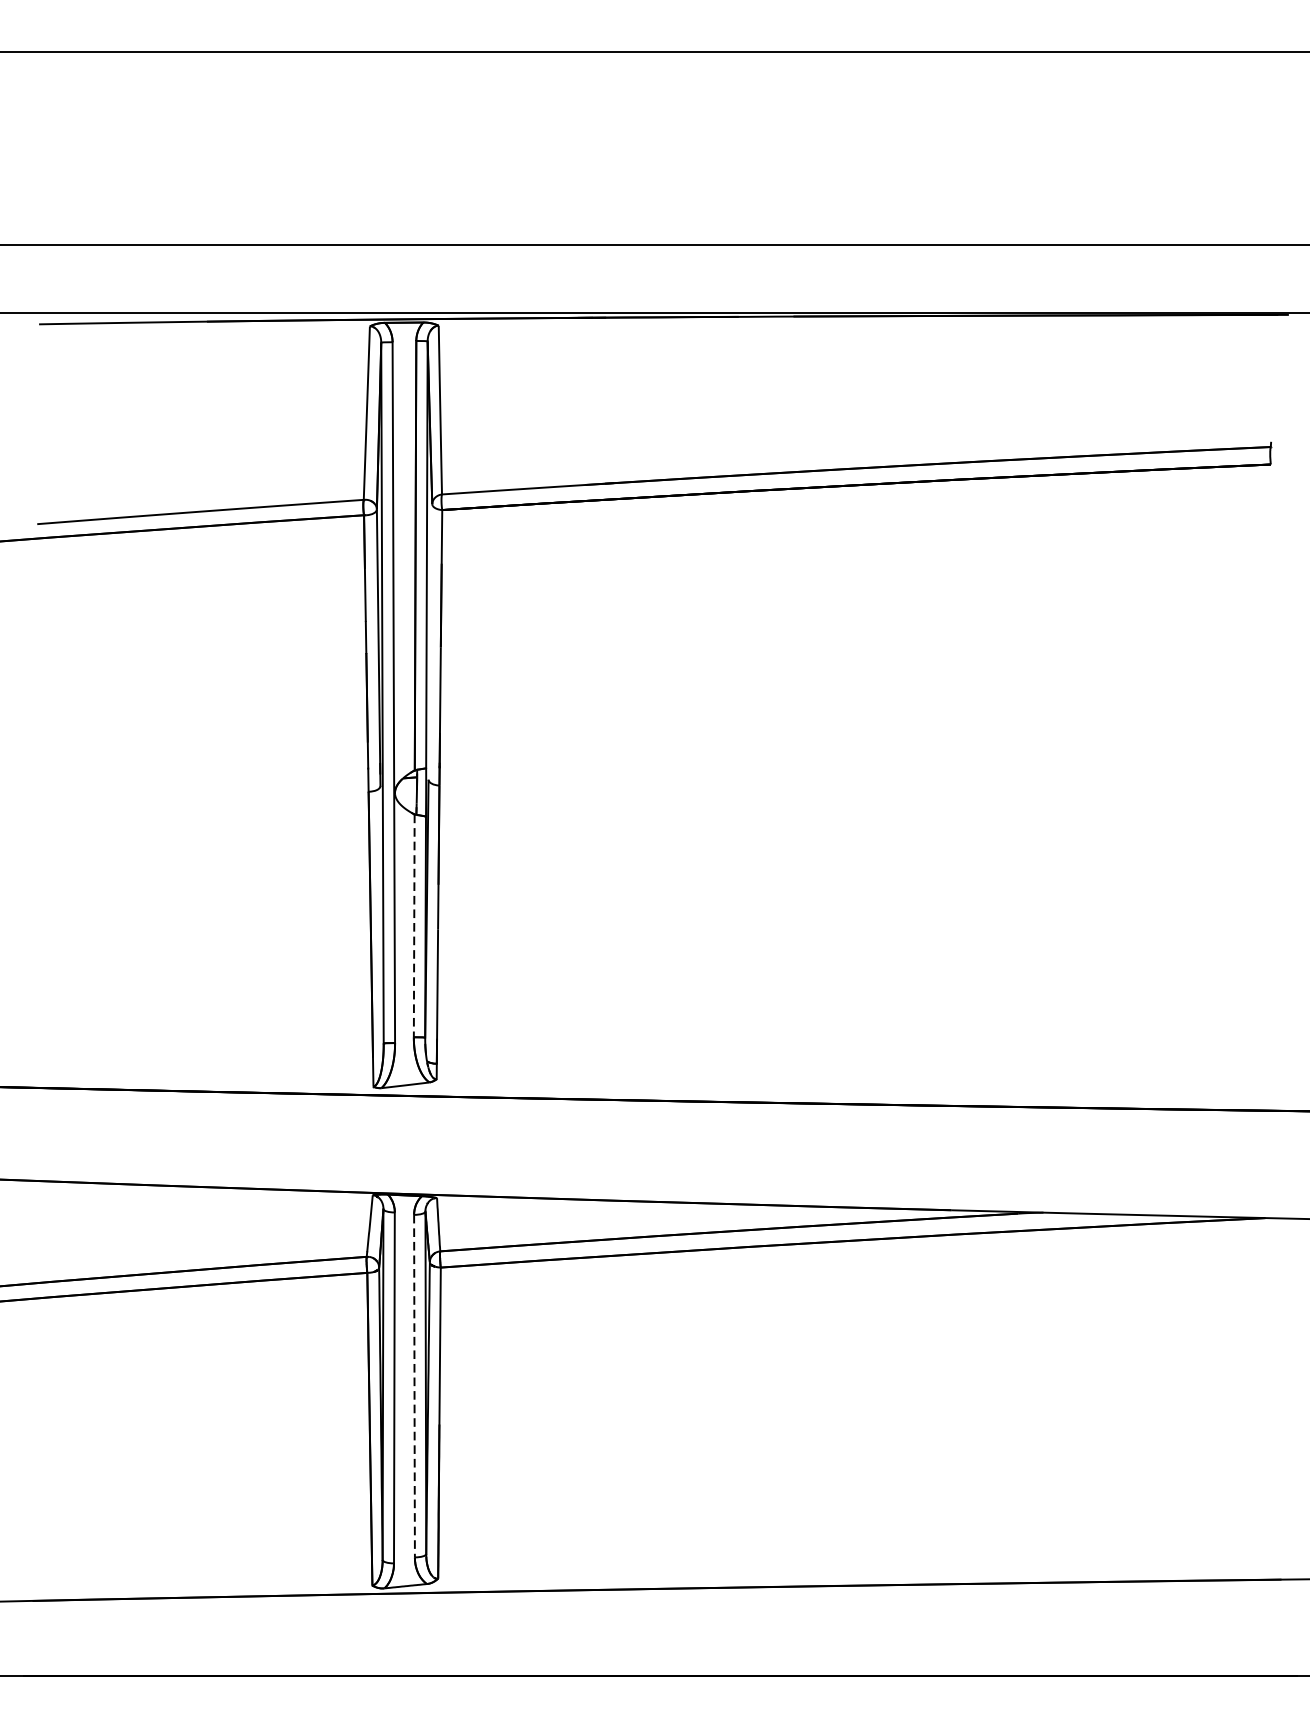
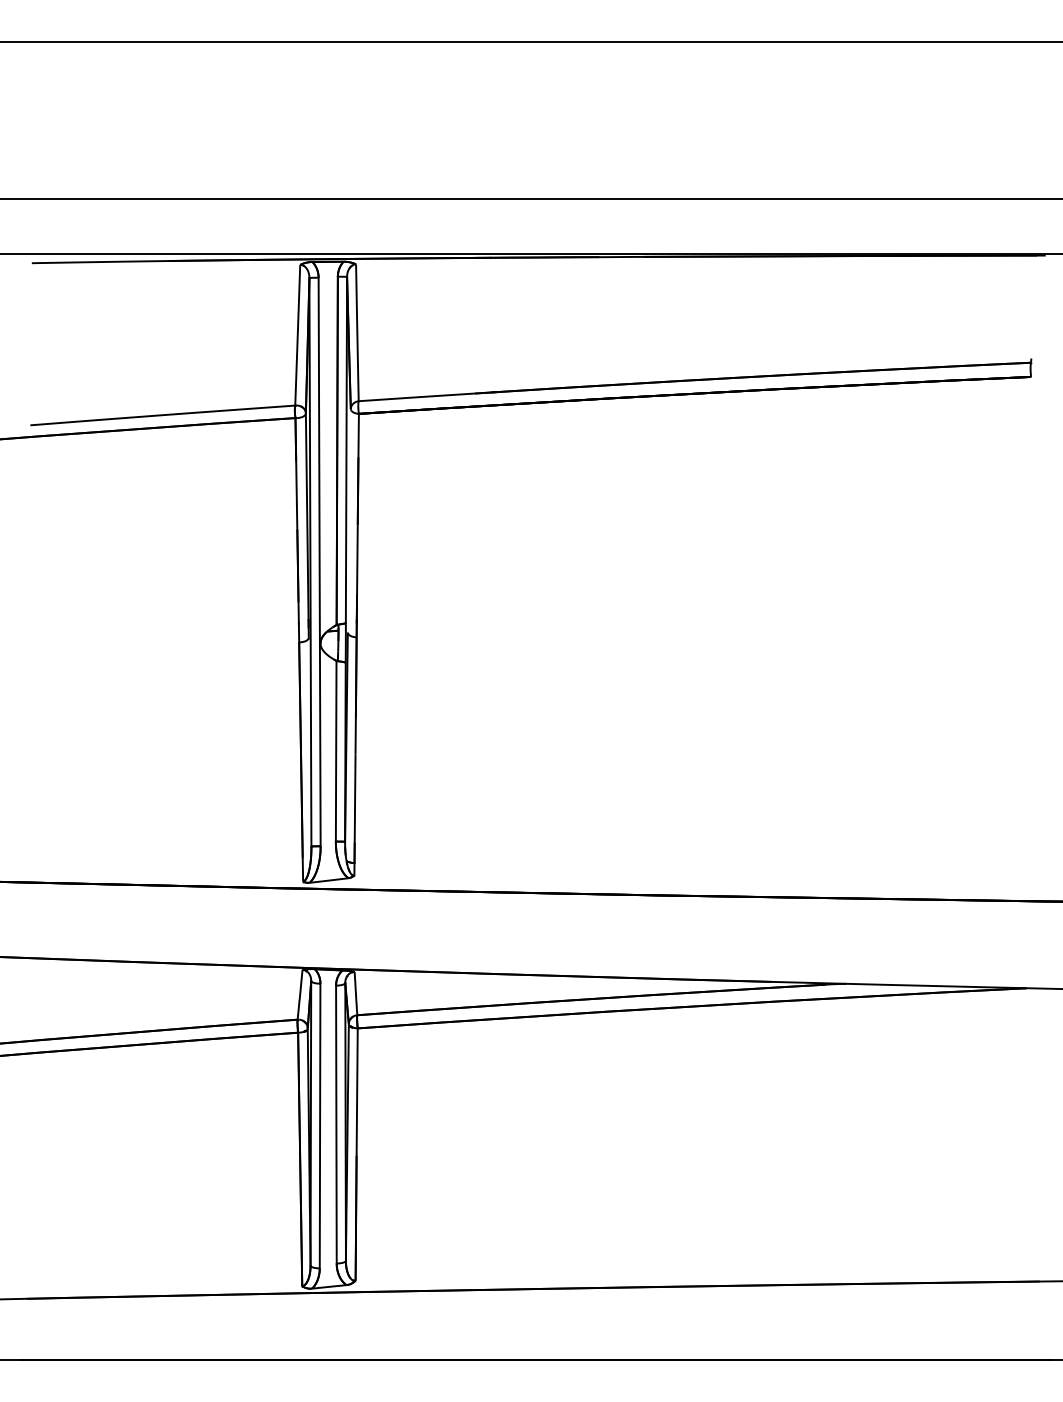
line: (414, 926) -> (336, 751), dashed -> solid
line: (414, 1386) -> (336, 1124), dashed -> solid

